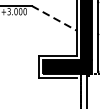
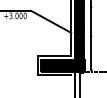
line: (54, 17) -> (51, 21), dashed -> solid

